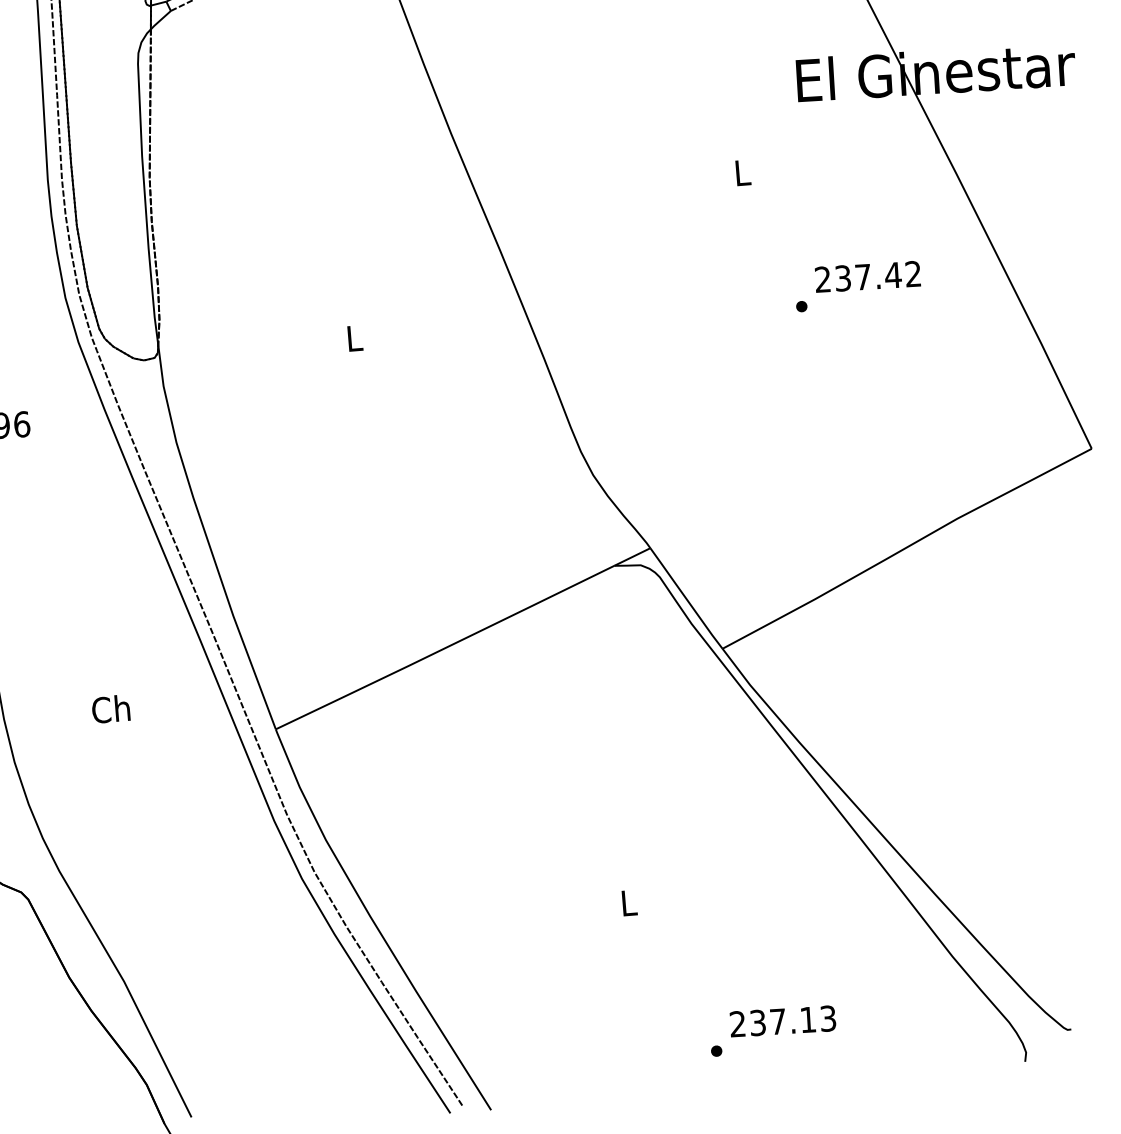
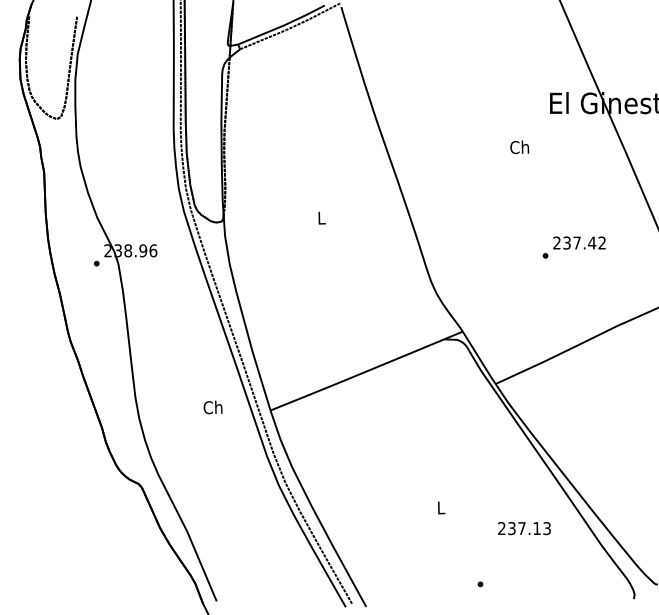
text: (741, 173) -> (519, 147), L -> Ch
text: (856, 286) -> (573, 247), moved
text: (109, 709) -> (212, 407), moved
text: (783, 1021) -> (524, 528), moved

